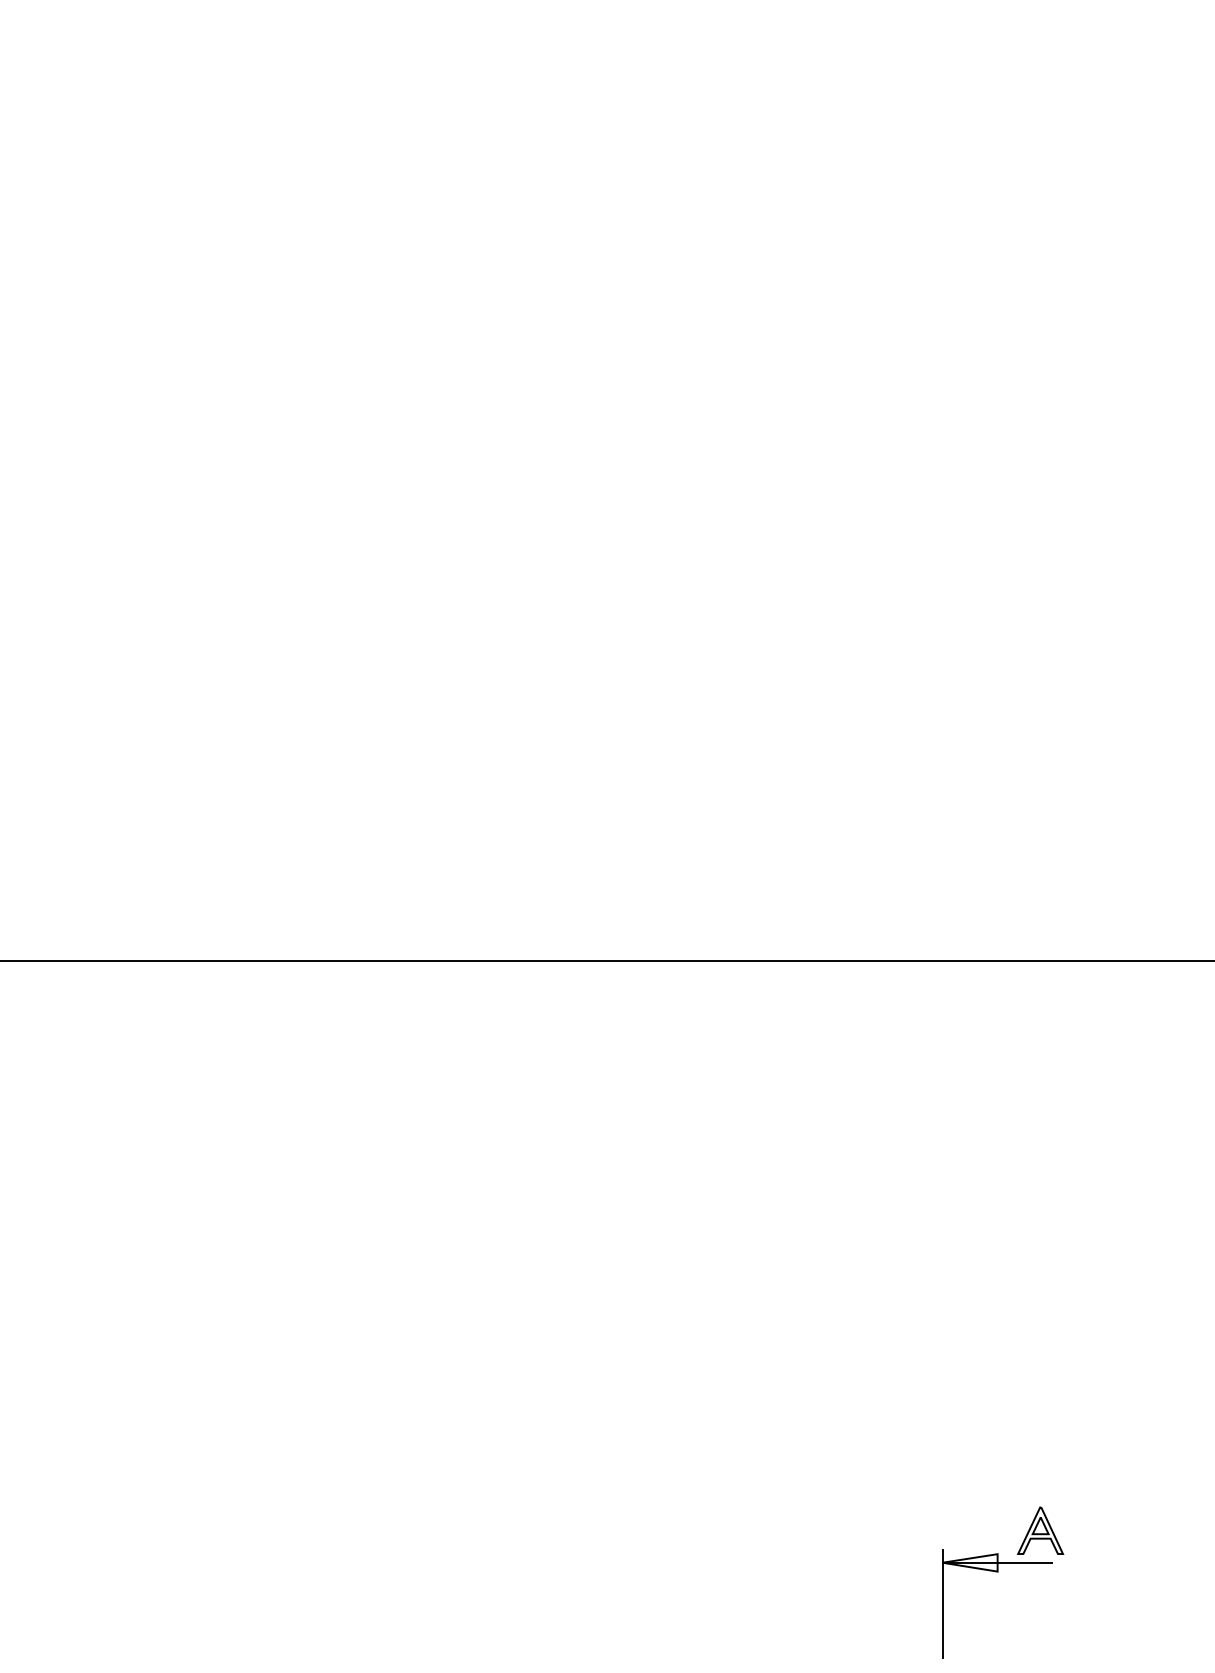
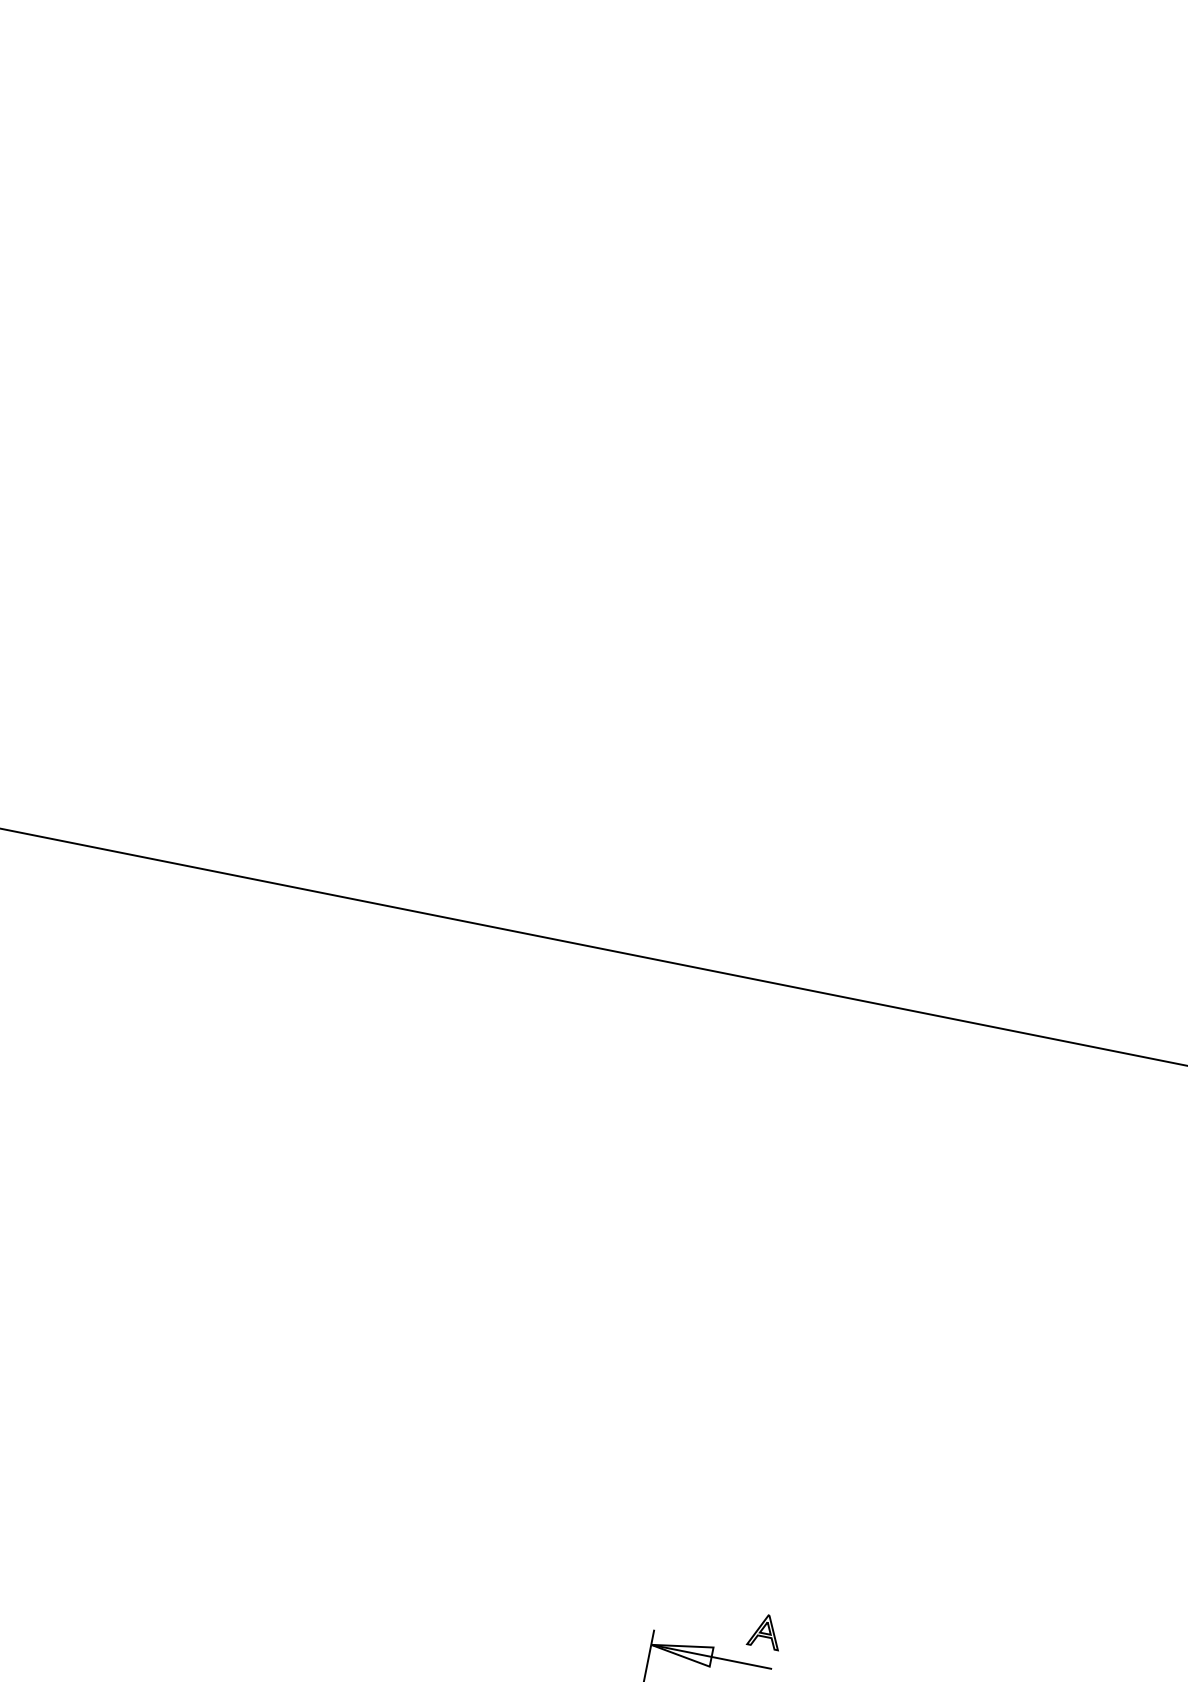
part: (1040, 1530) -> (765, 1630), size x0.62

